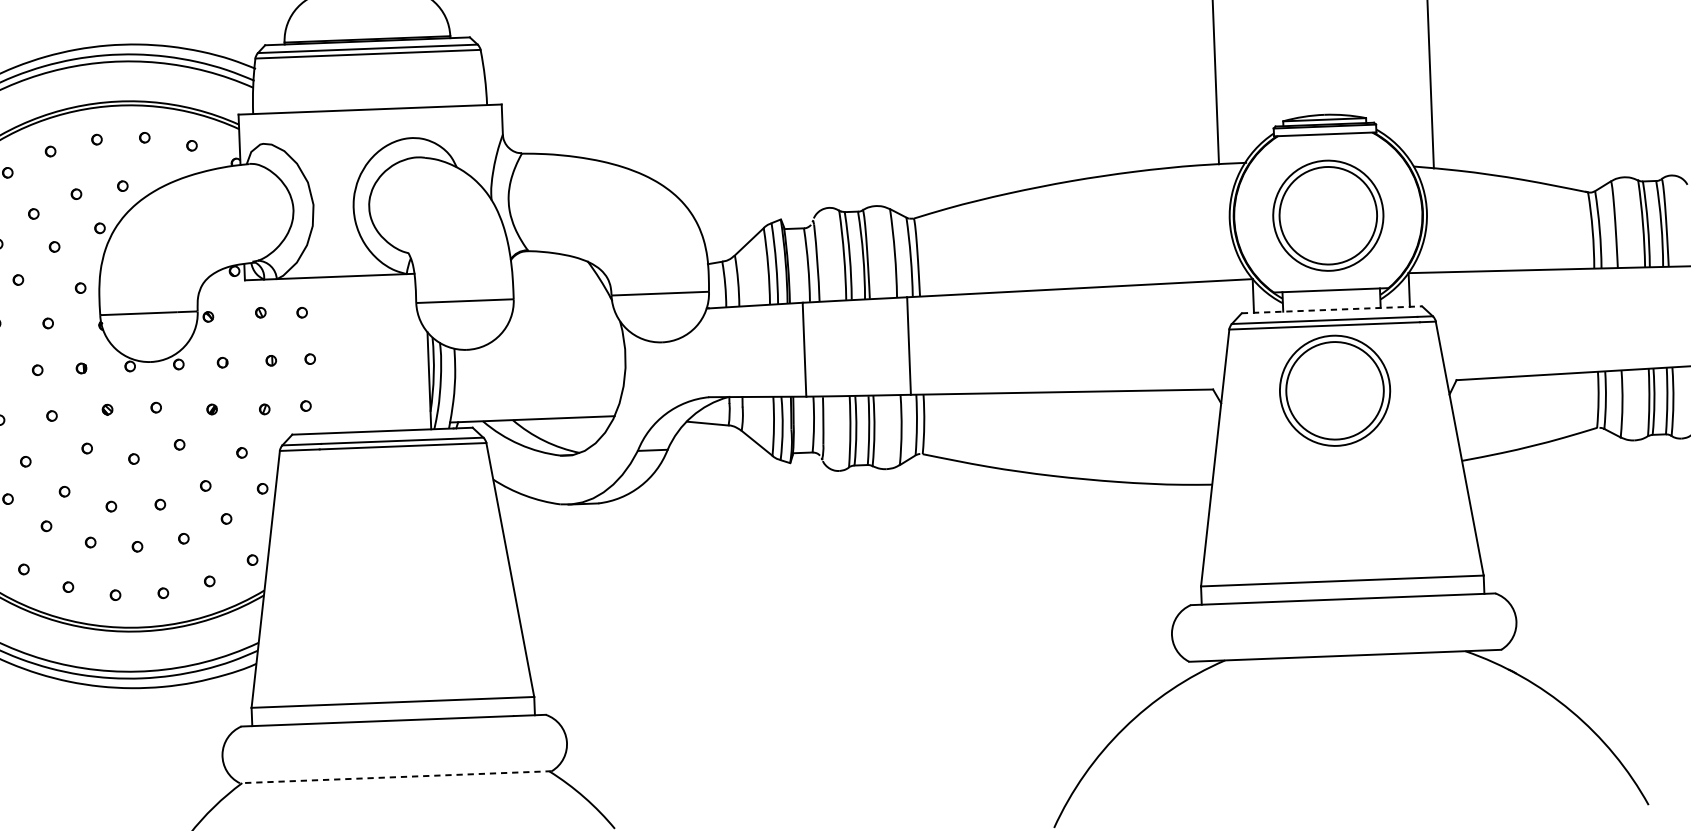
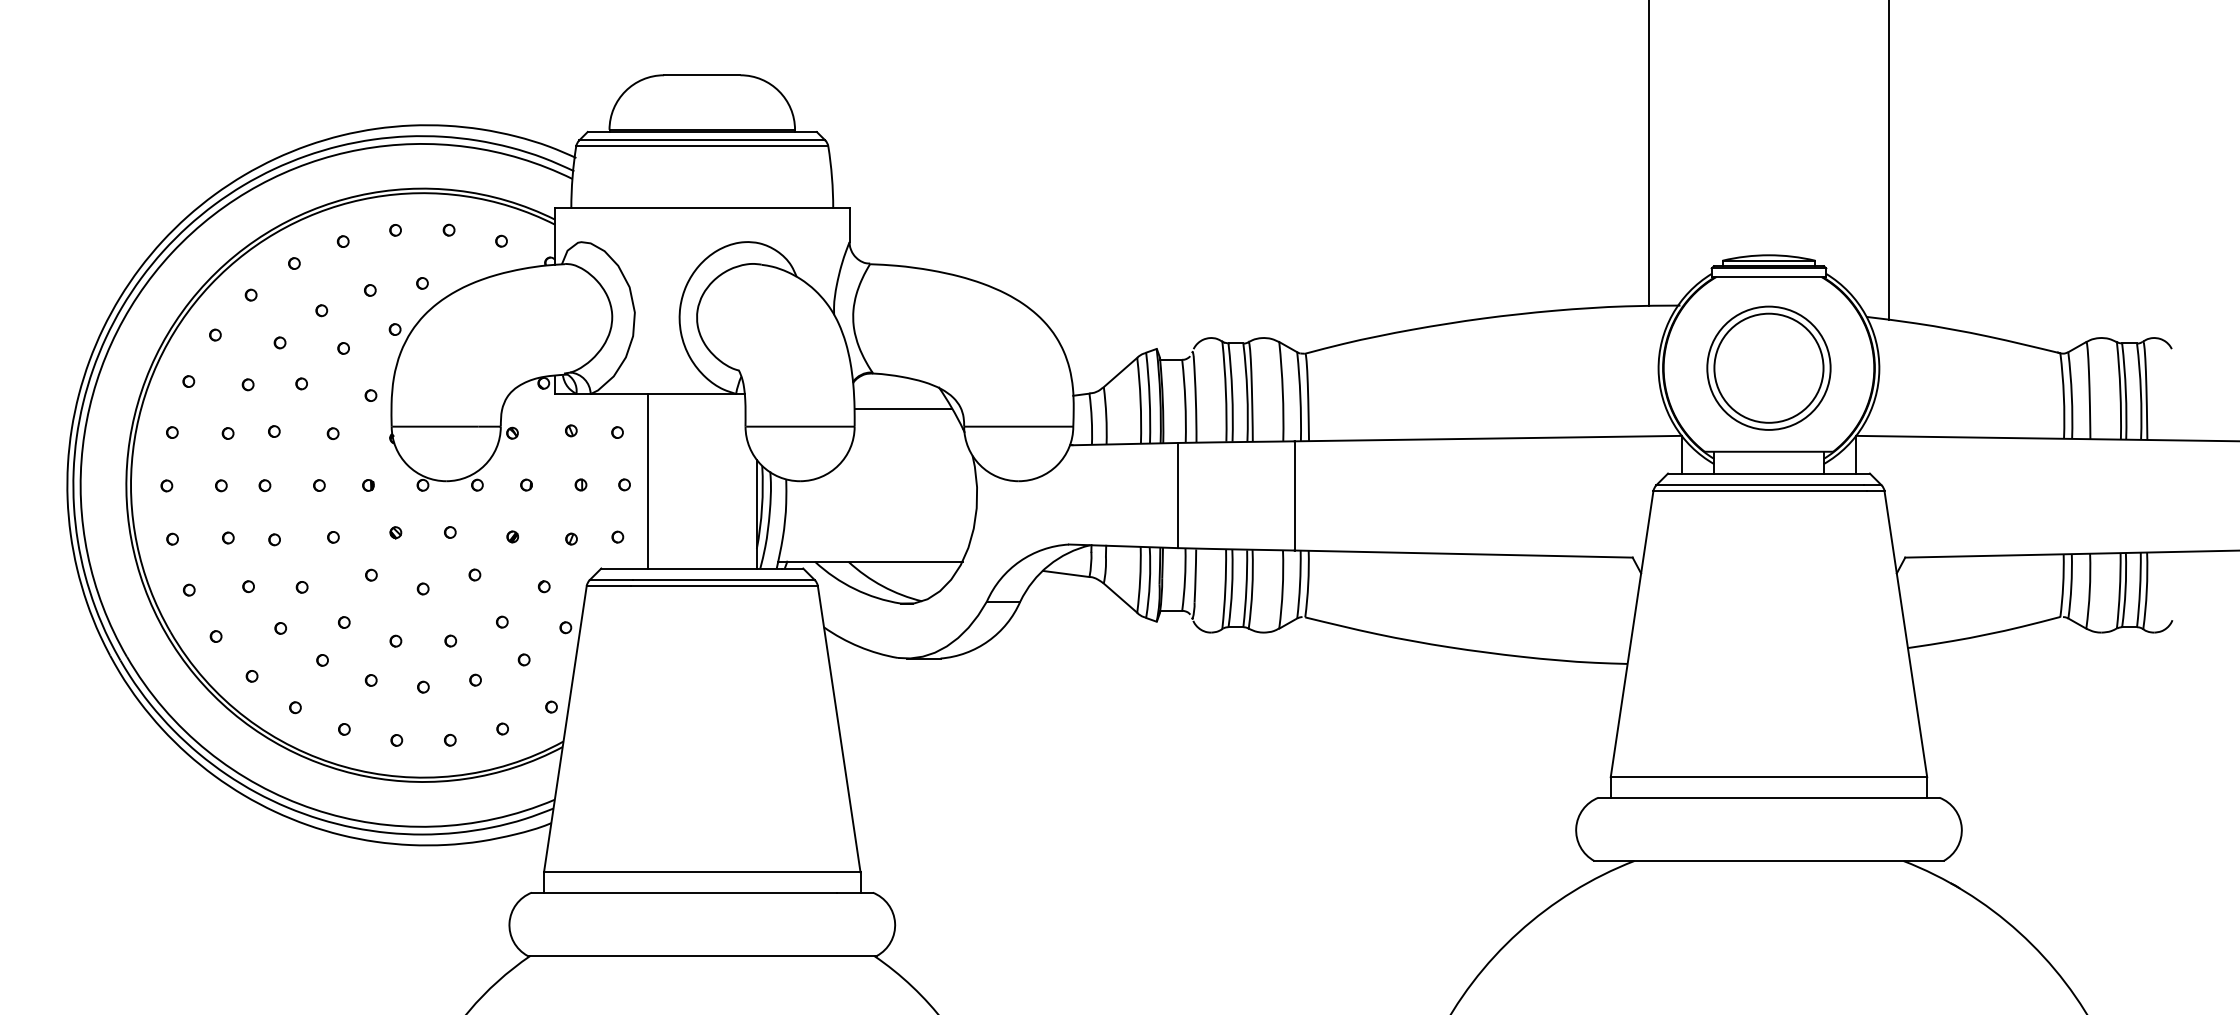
line: (556, 281) -> (903, 408), added
line: (1331, 309) -> (1768, 473), dashed -> solid
line: (330, 354) -> (647, 480), added
part: (1334, 390) -> (1768, 563), removed
line: (395, 776) -> (702, 955), dashed -> solid

